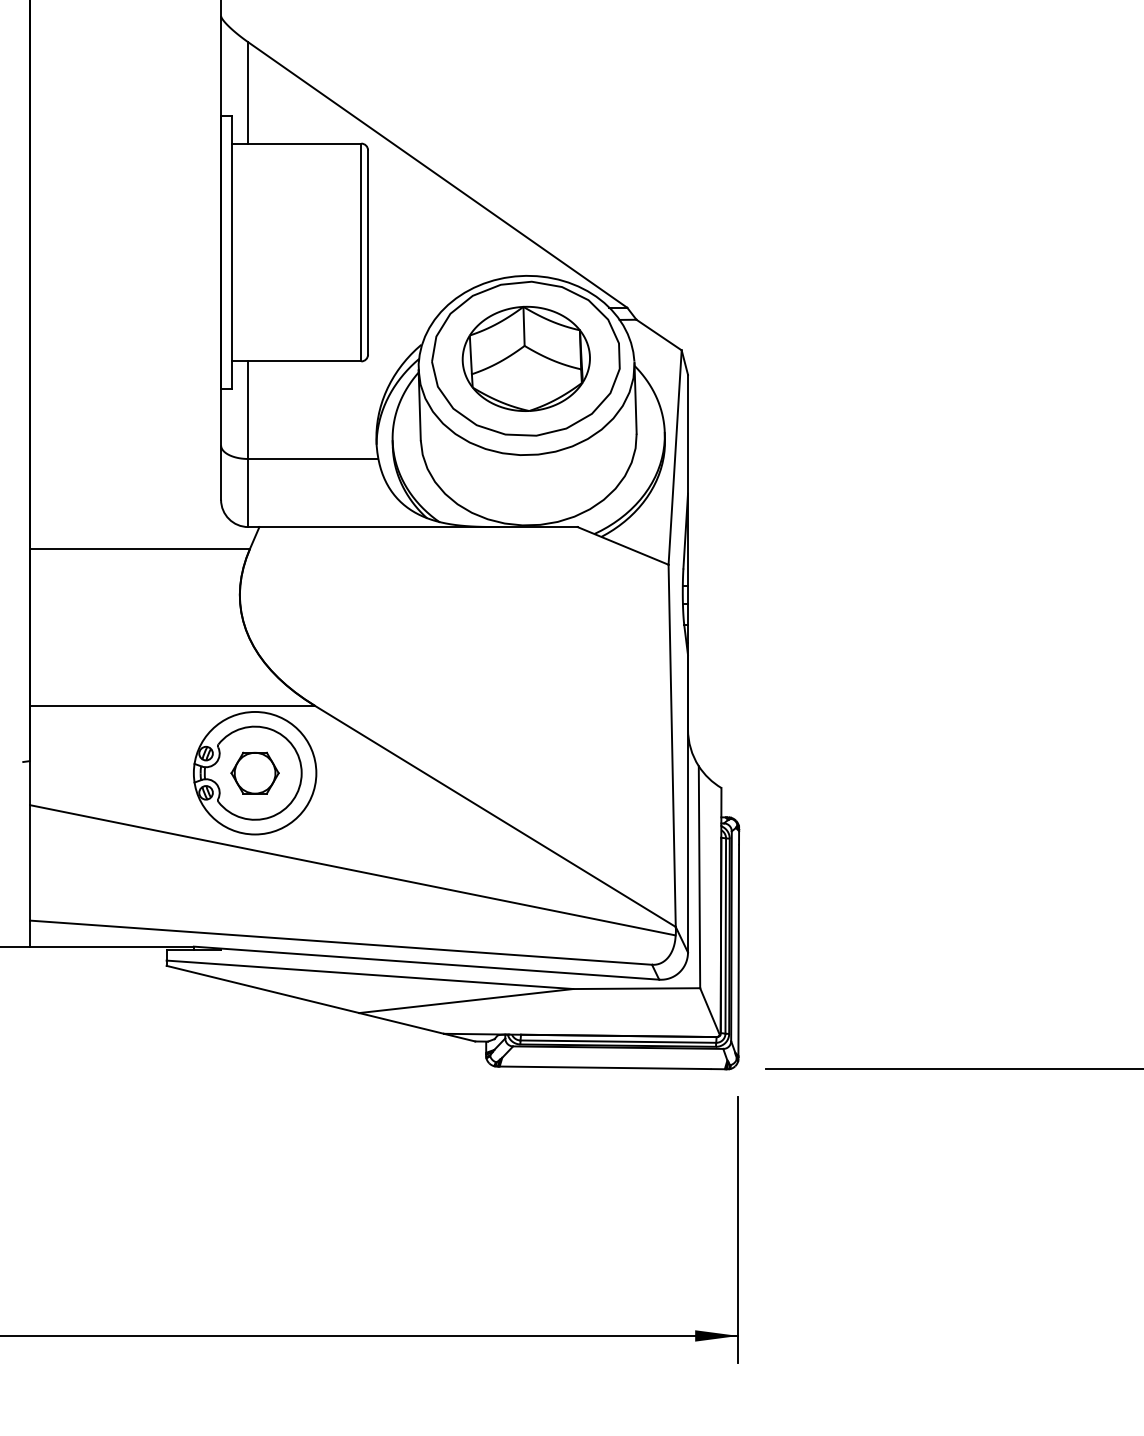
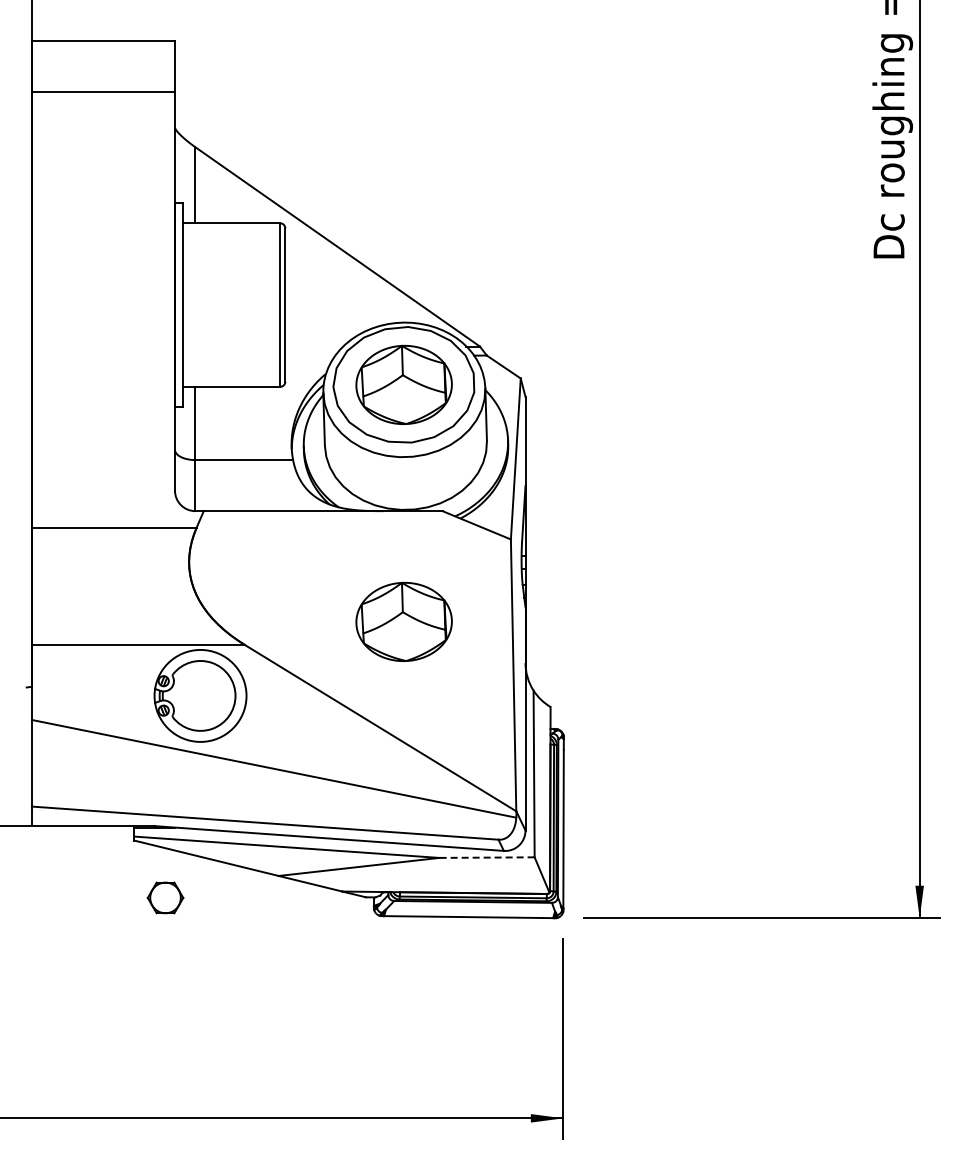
part: (525, 674) -> (403, 621), added
part: (255, 772) -> (165, 897), moved
line: (637, 988) -> (487, 857), solid -> dashed

